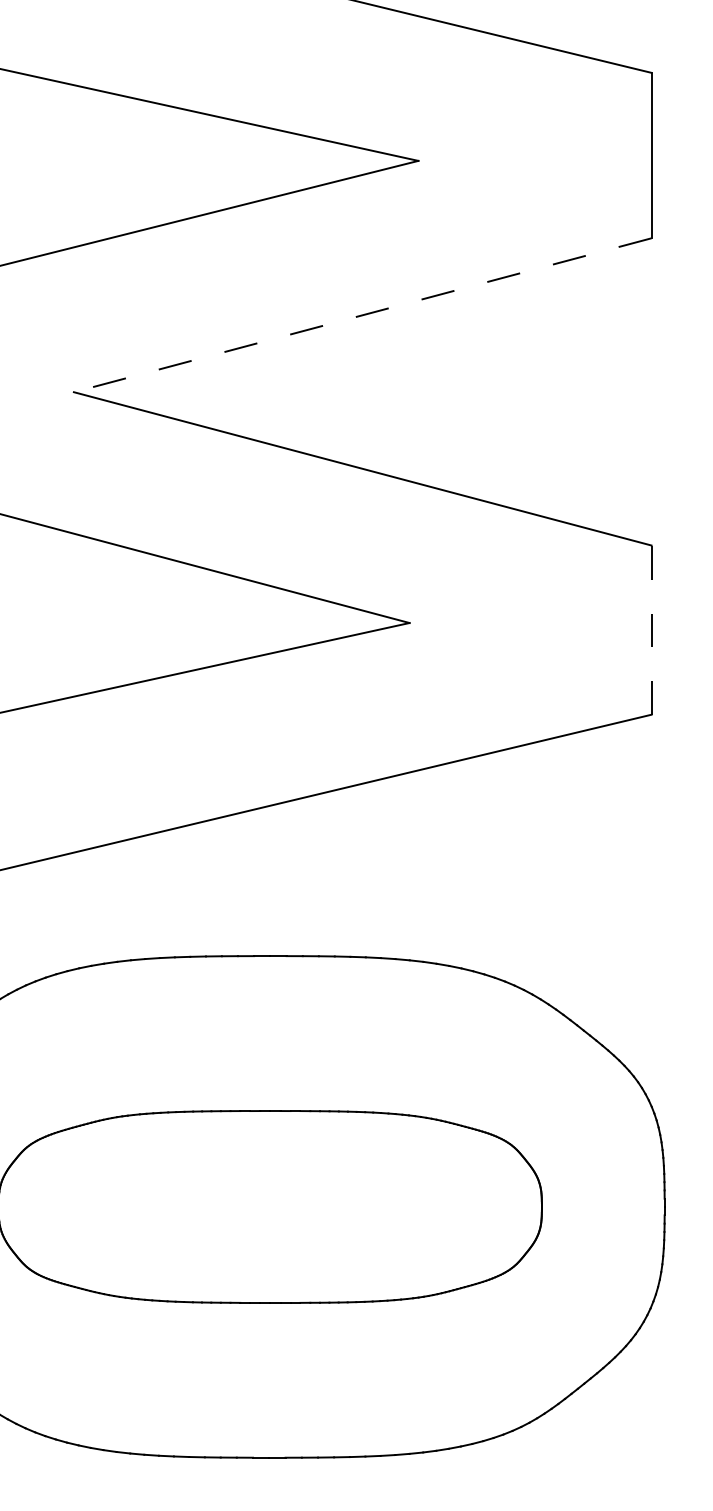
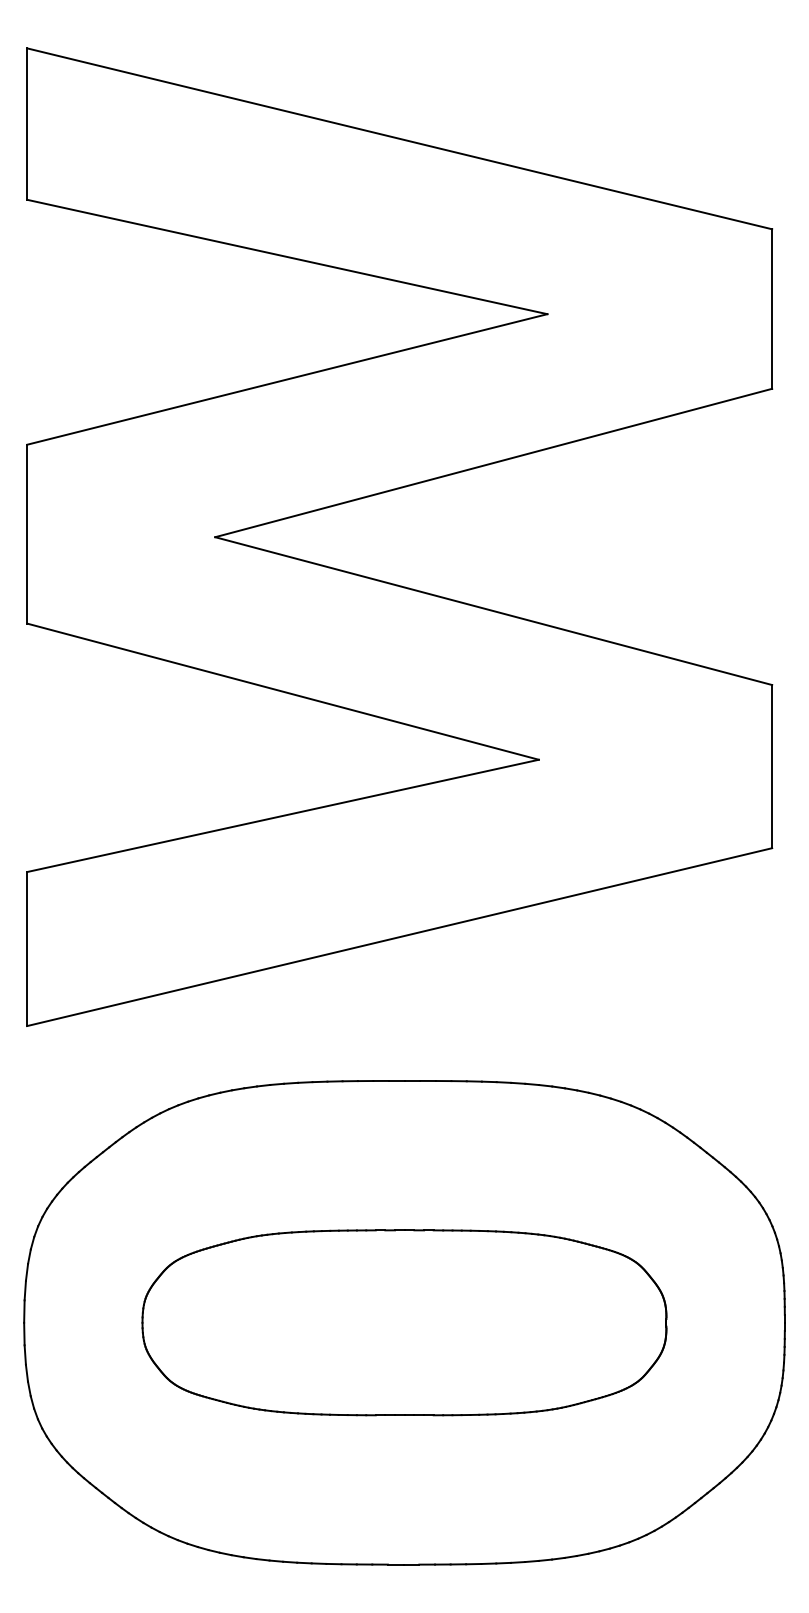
line: (362, 315) -> (493, 463), dashed -> solid
line: (651, 630) -> (772, 766), dashed -> solid

